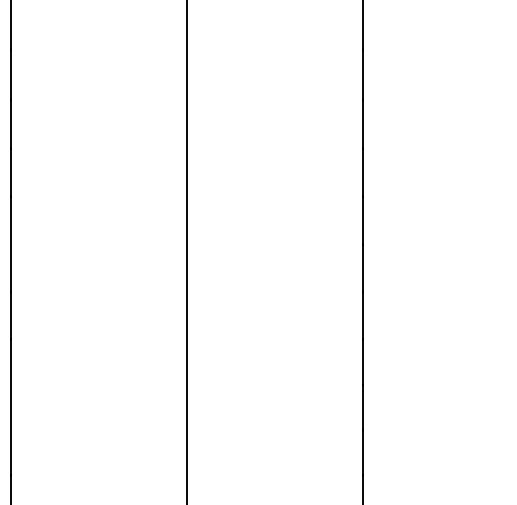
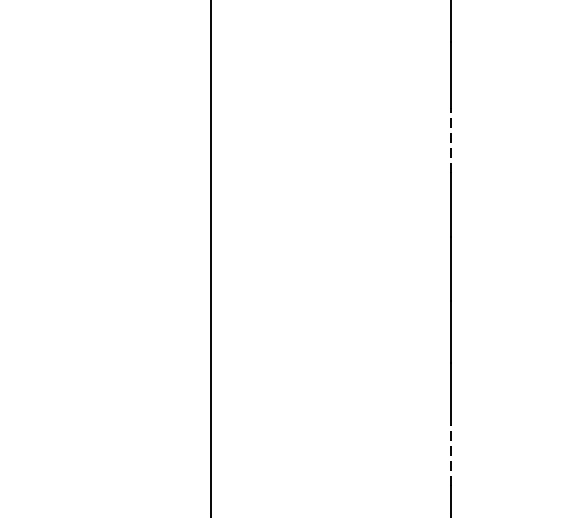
line: (362, 221) -> (450, 140), solid -> dashed
line: (362, 451) -> (450, 453), solid -> dashed

